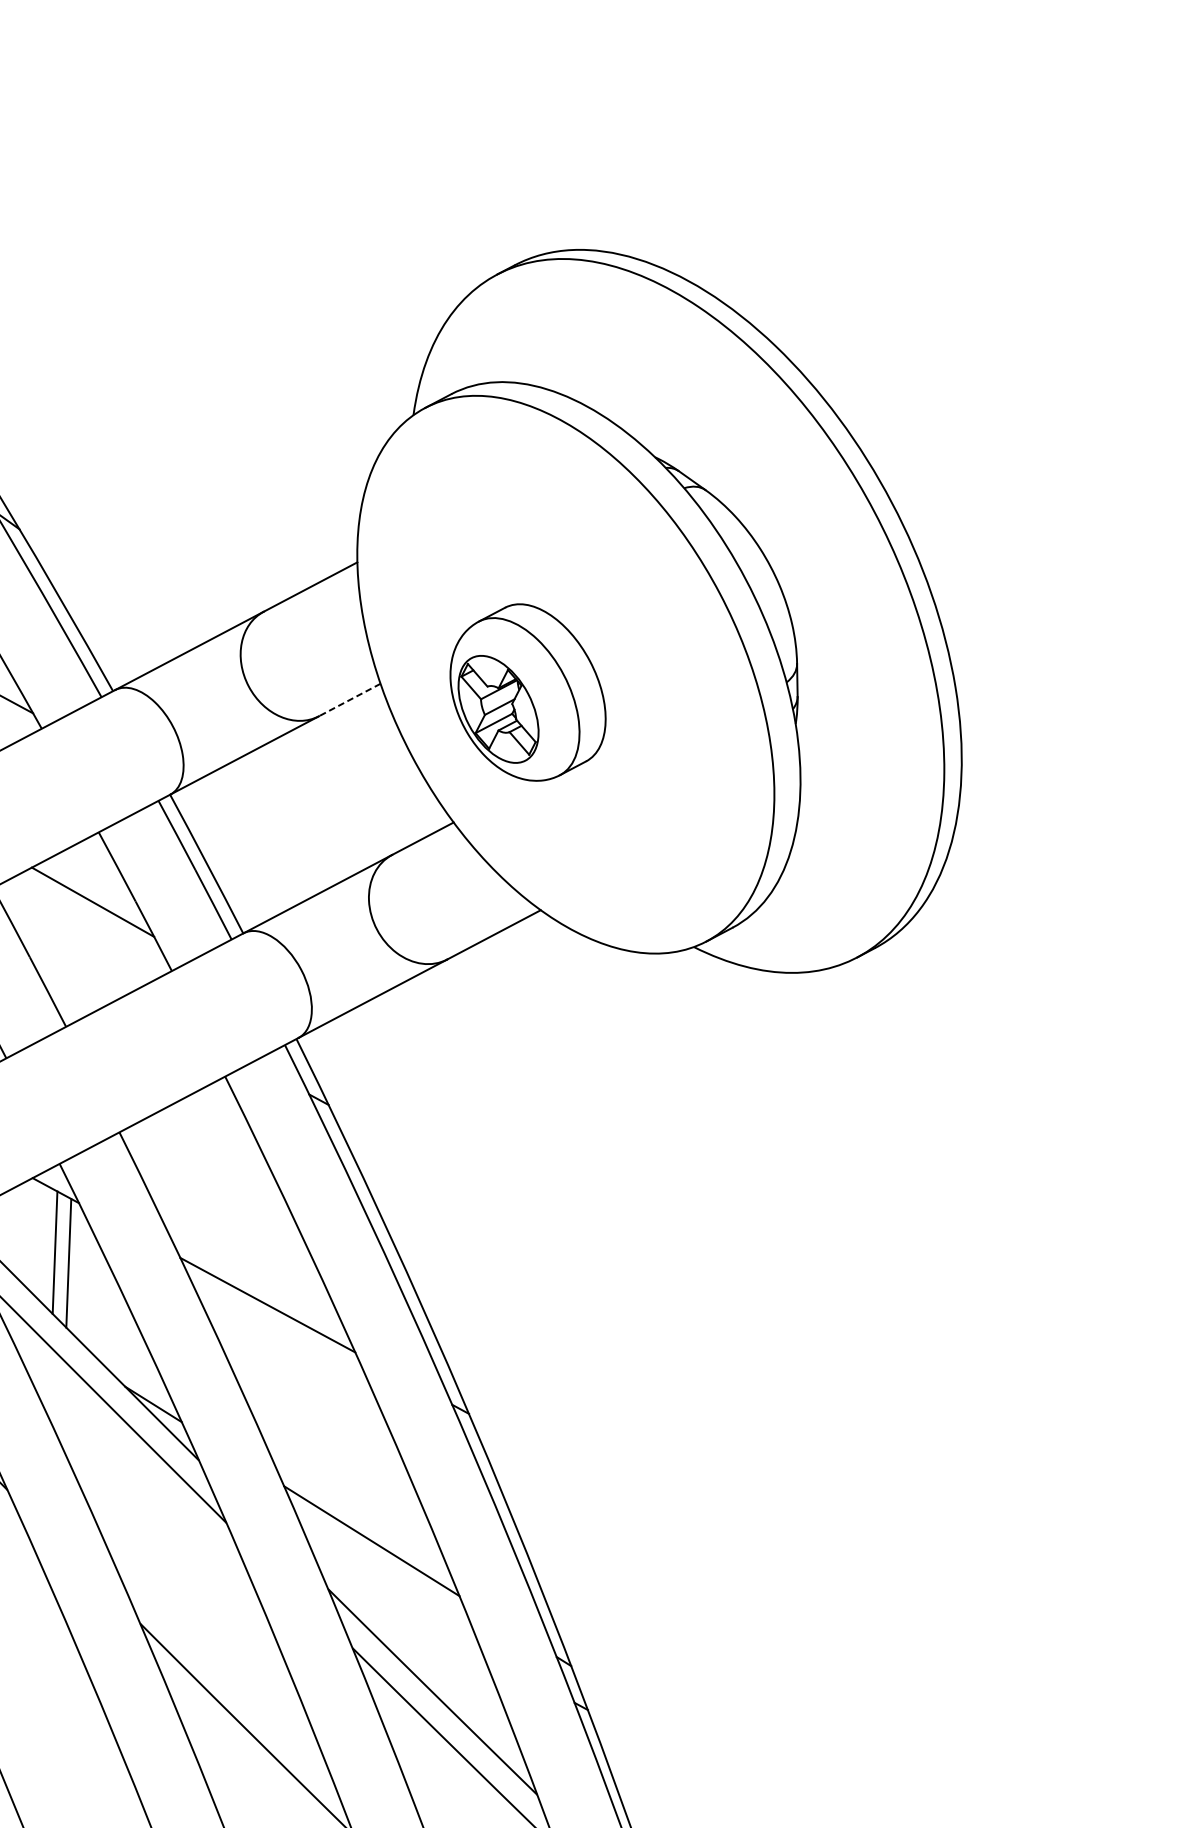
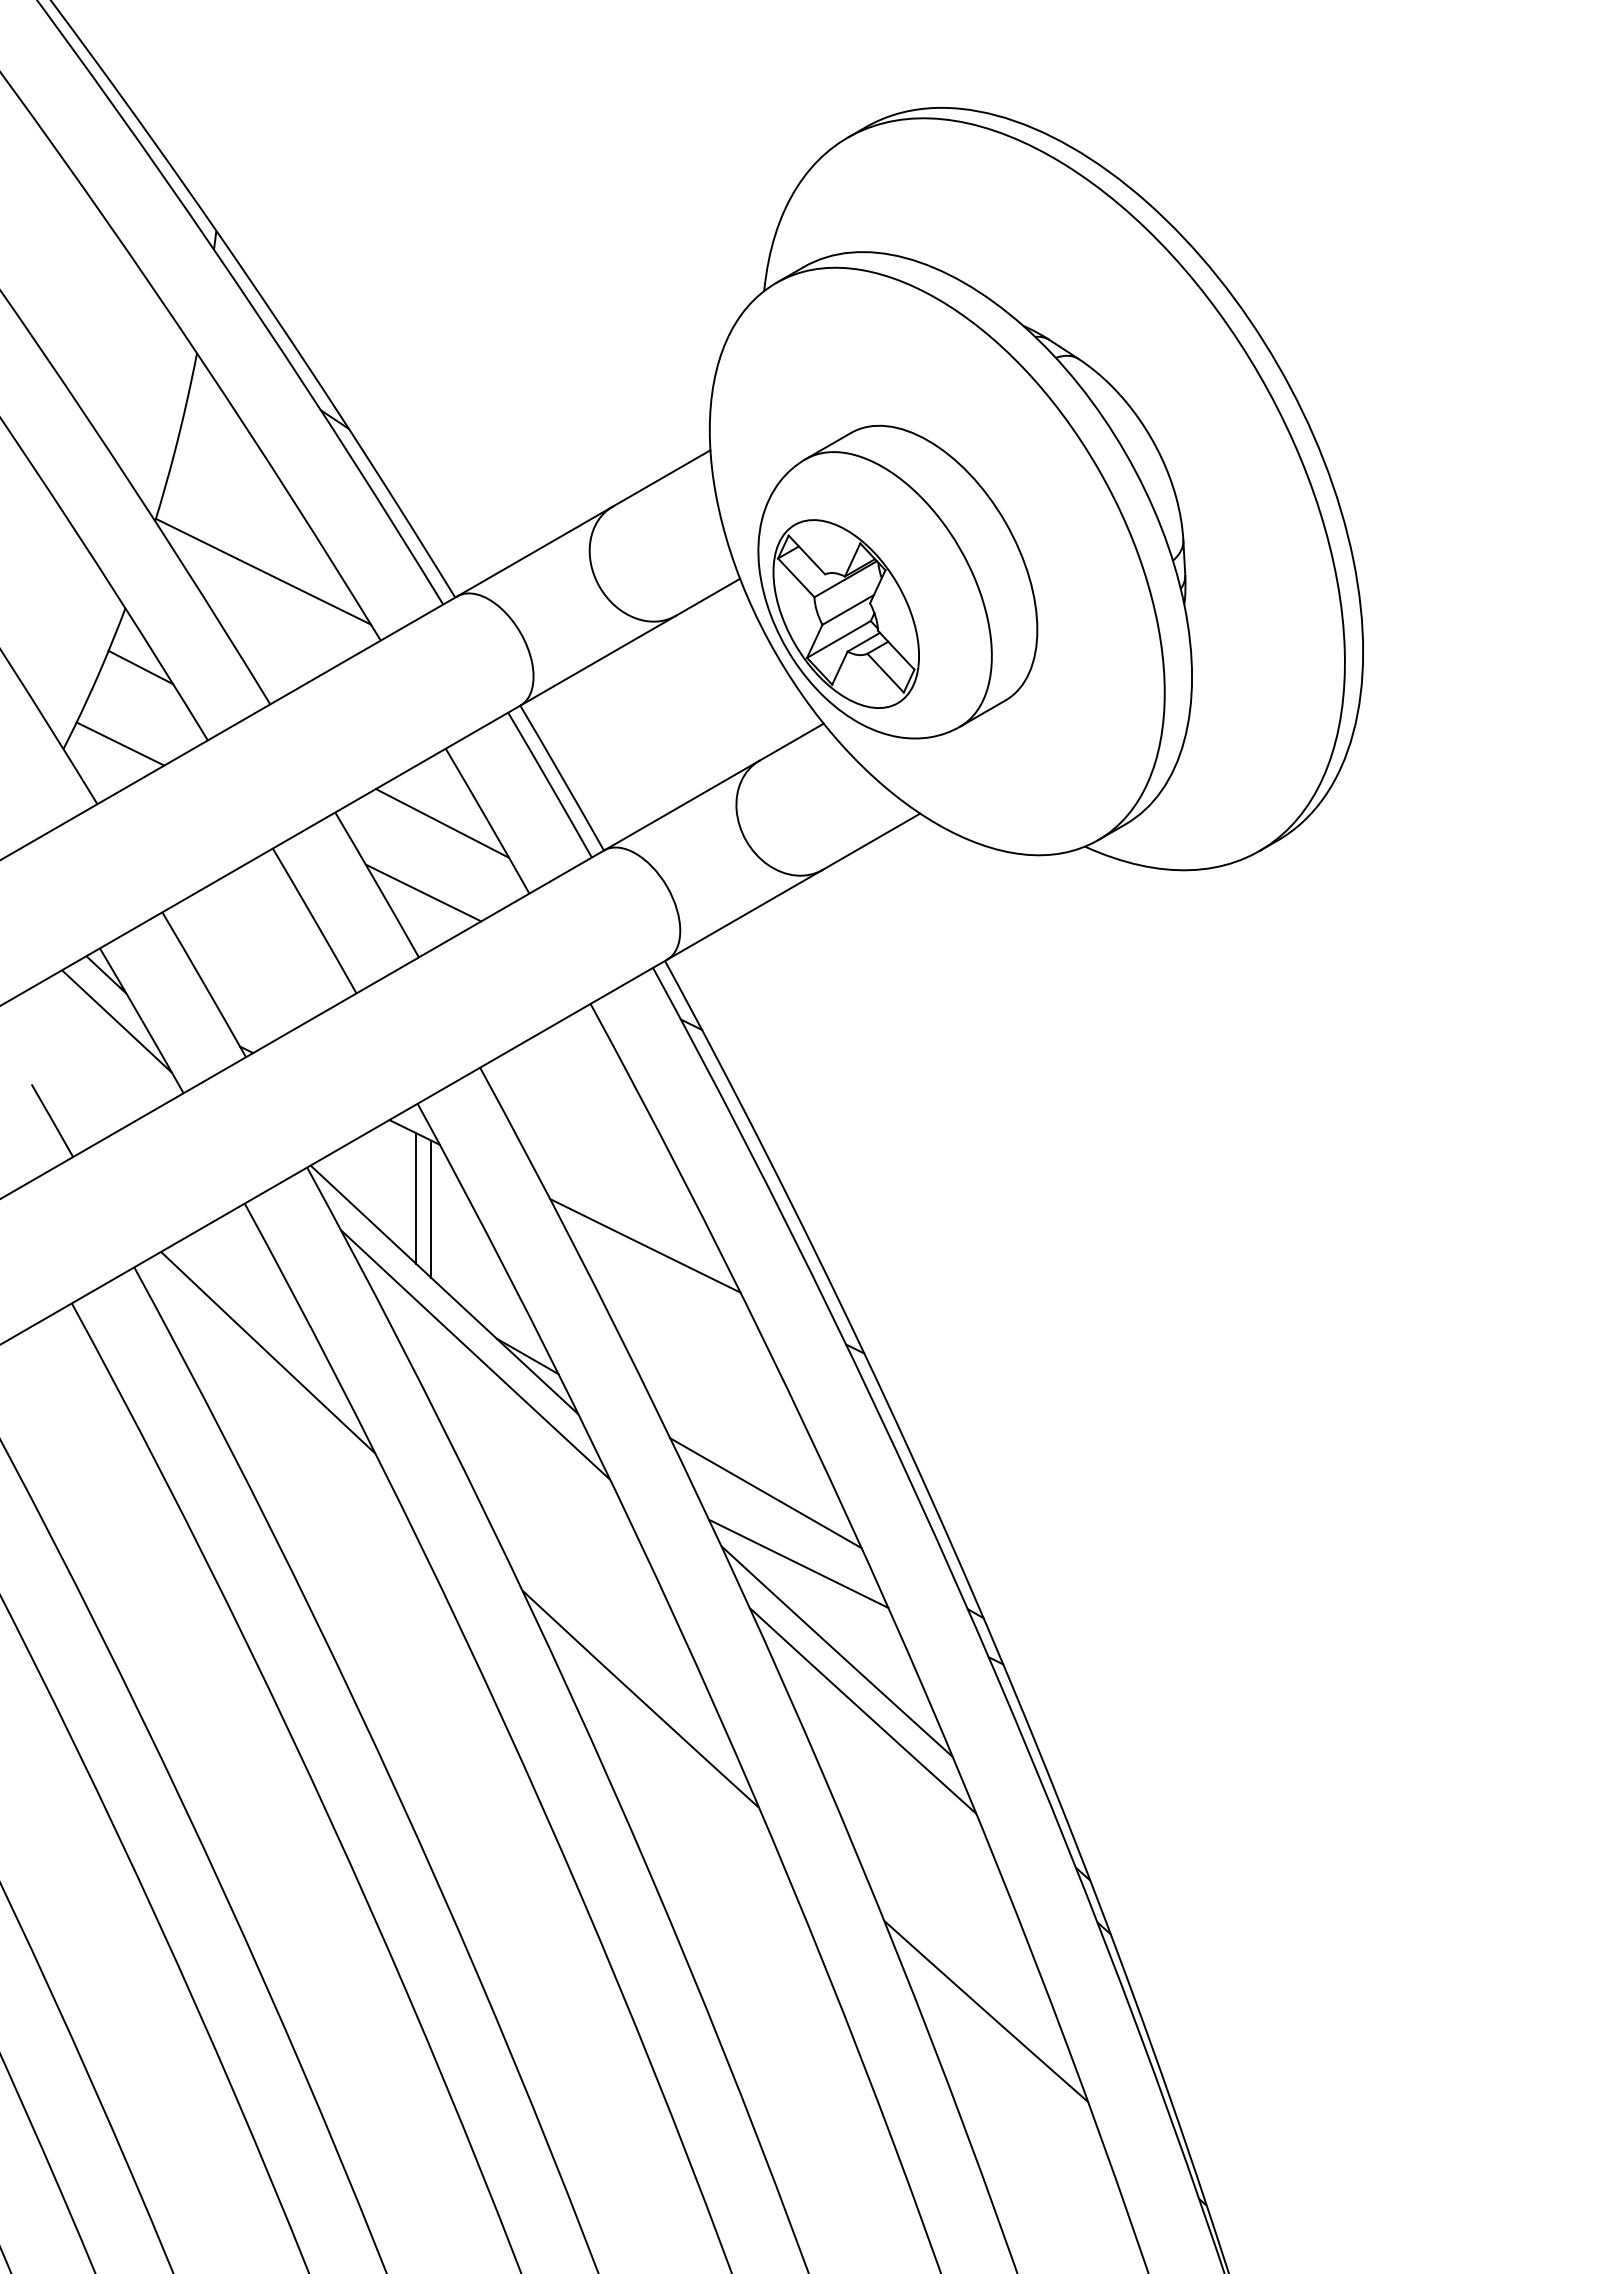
part: (527, 691) -> (897, 581), size x1.67
line: (349, 700) -> (707, 597), dashed -> solid
line: (72, 966) -> (423, 892), added
line: (399, 1608) -> (798, 1563), added

